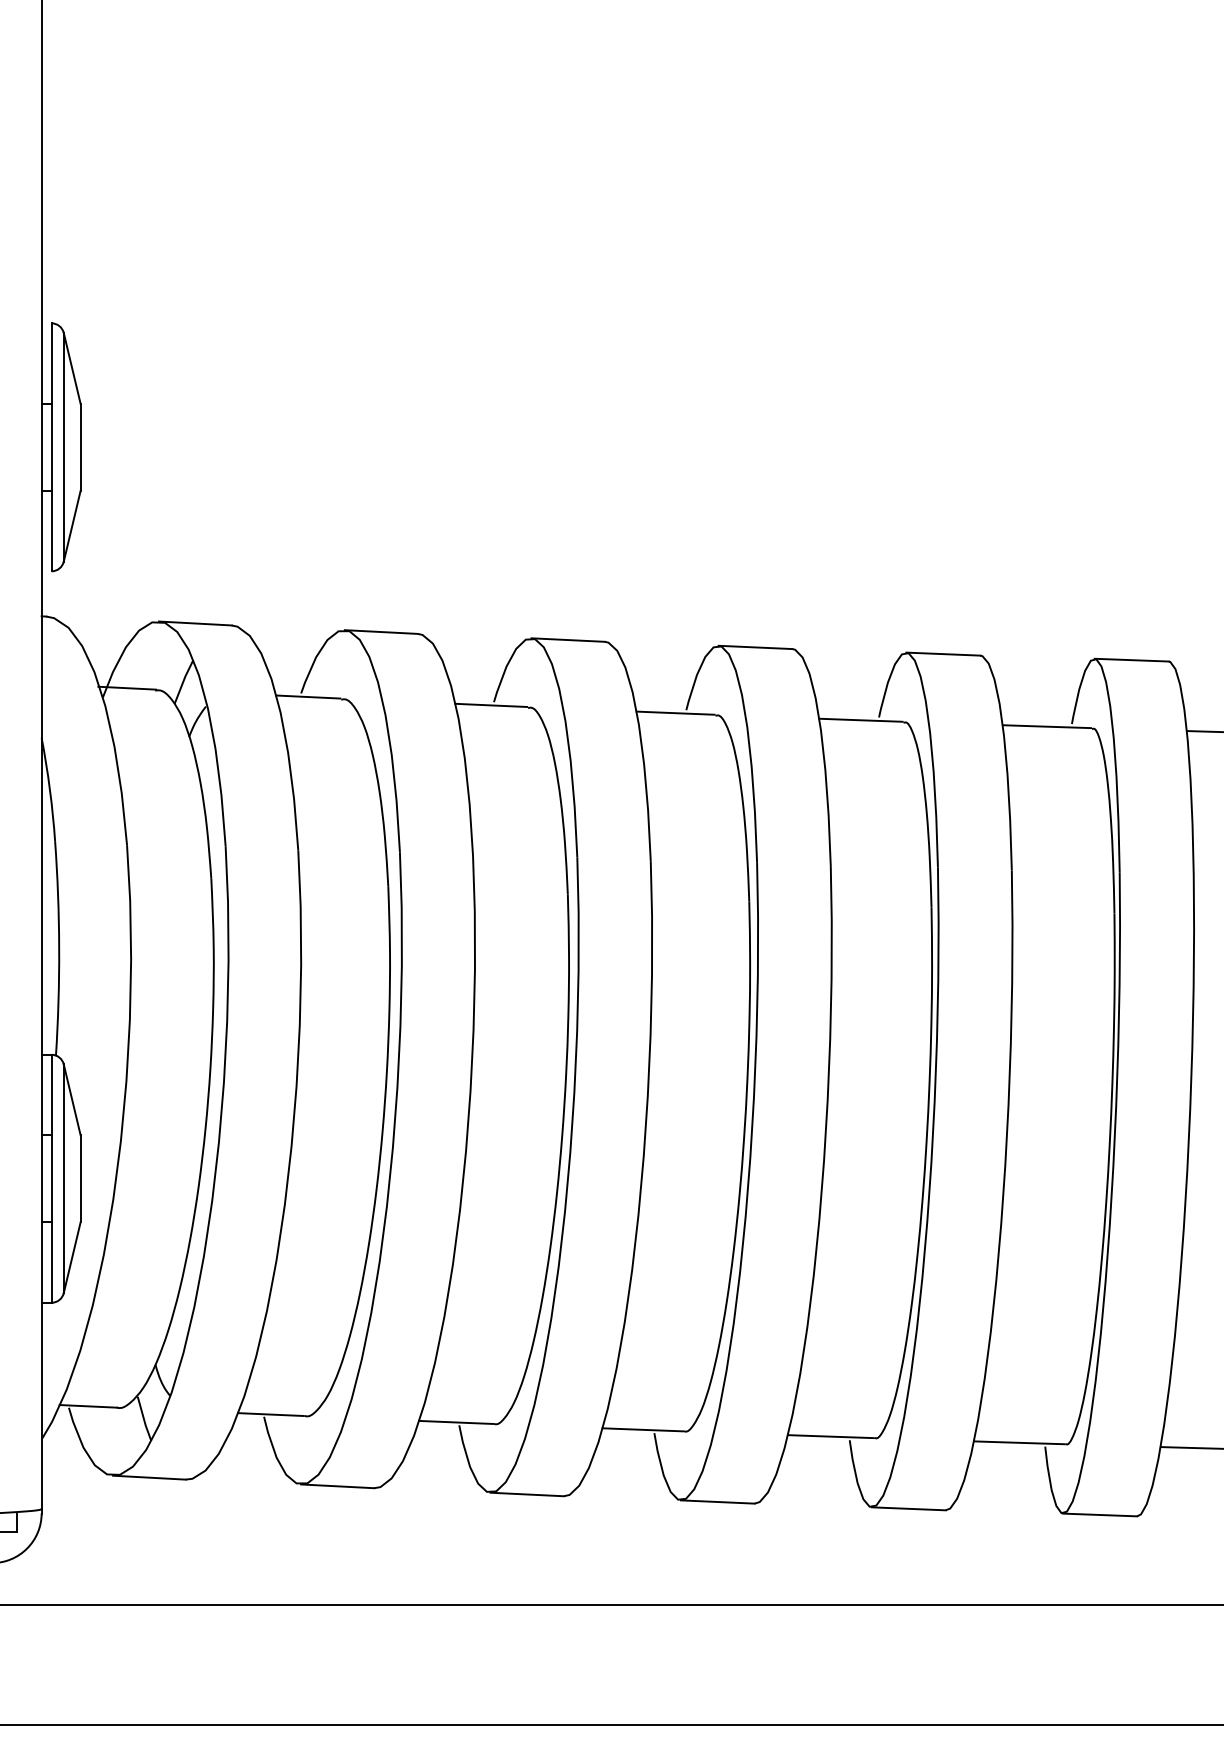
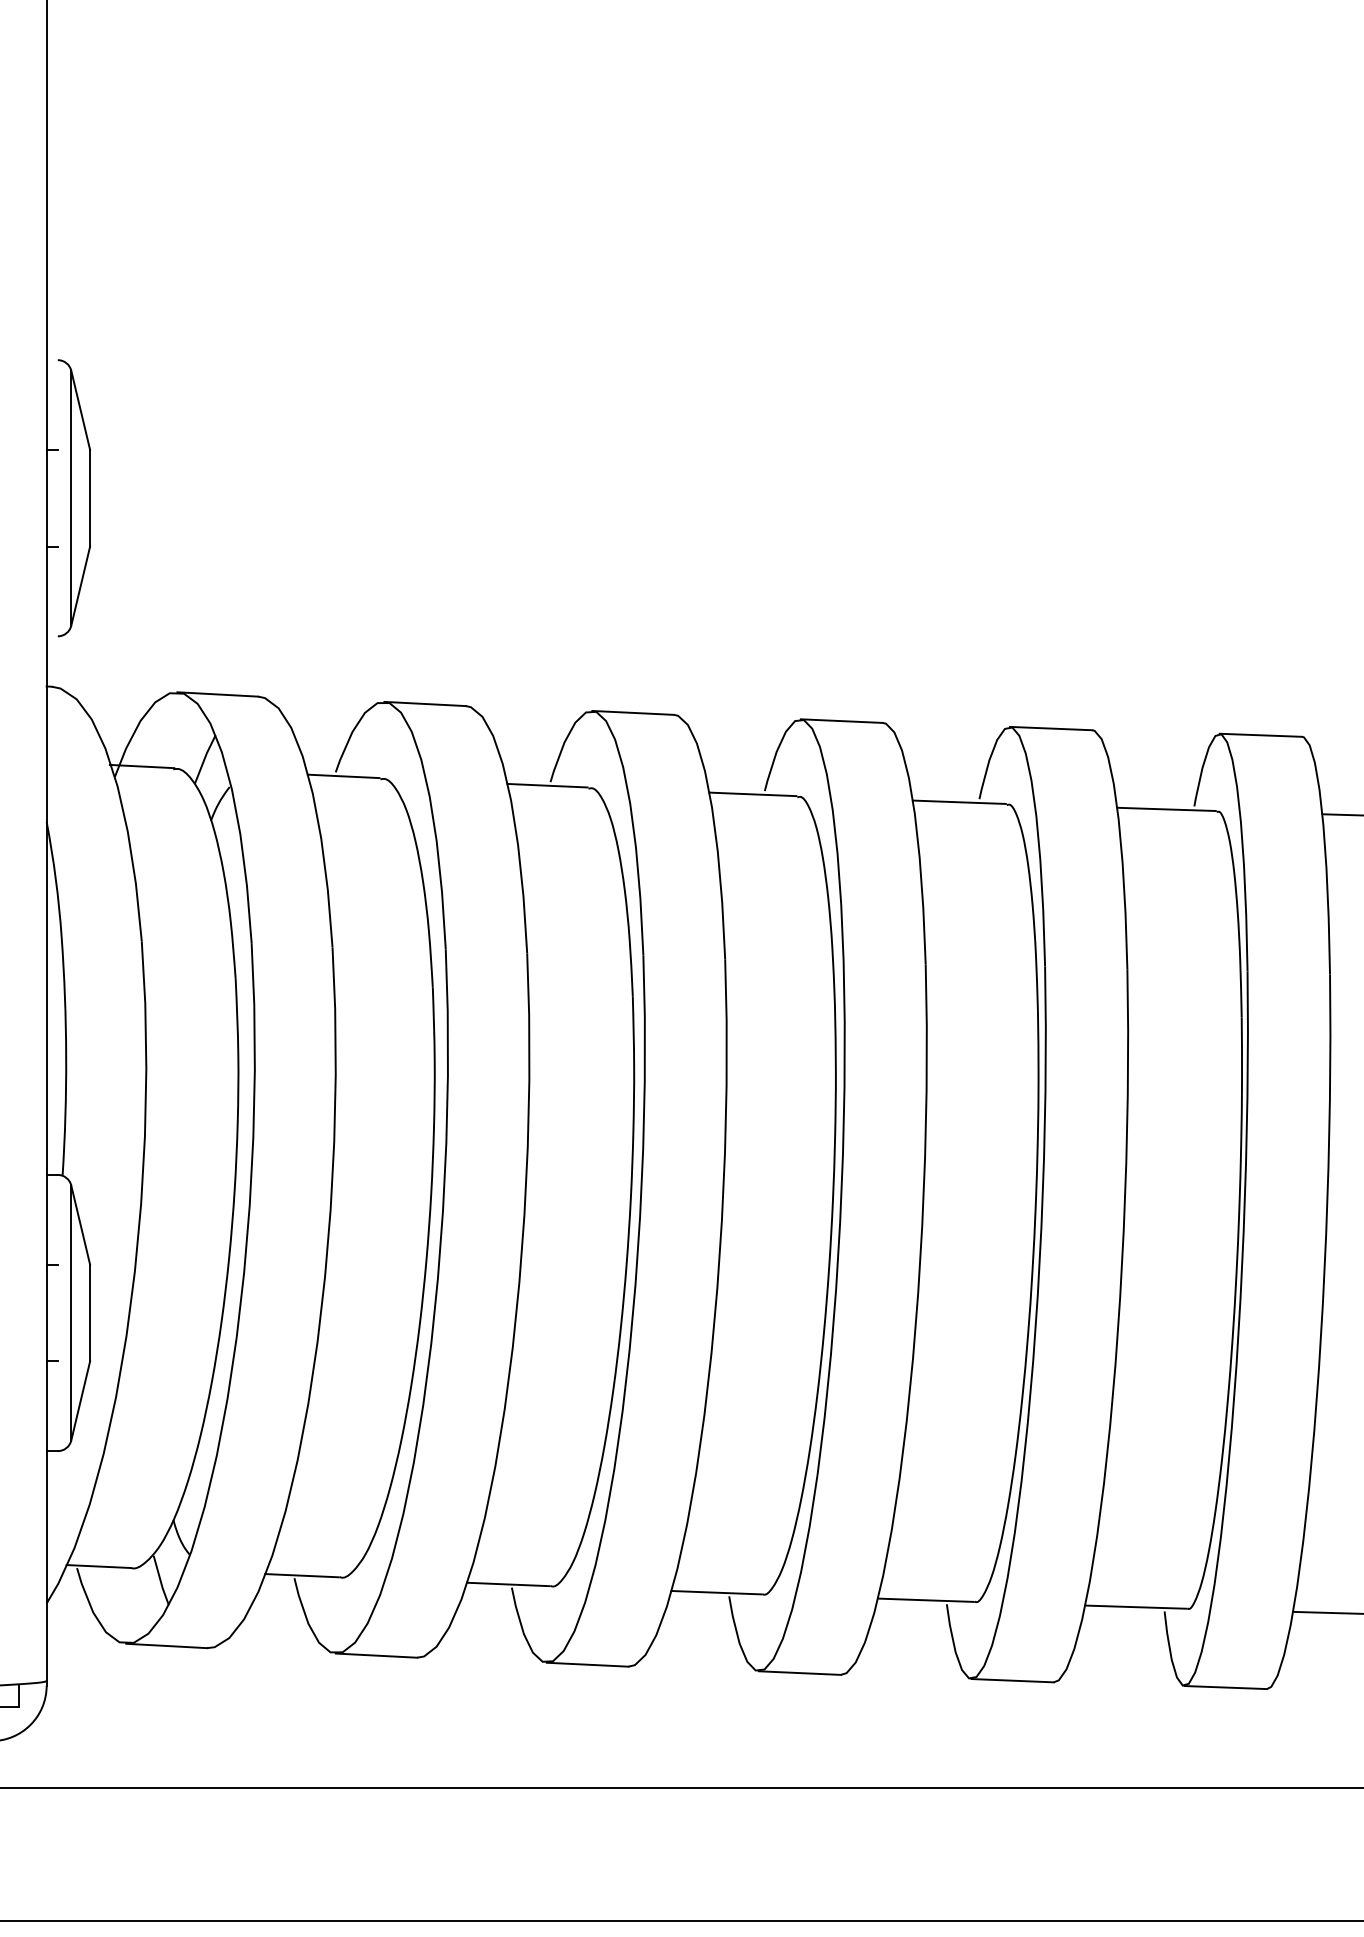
line: (51, 447) -> (57, 498), removed
line: (51, 1178) -> (57, 1312), removed

